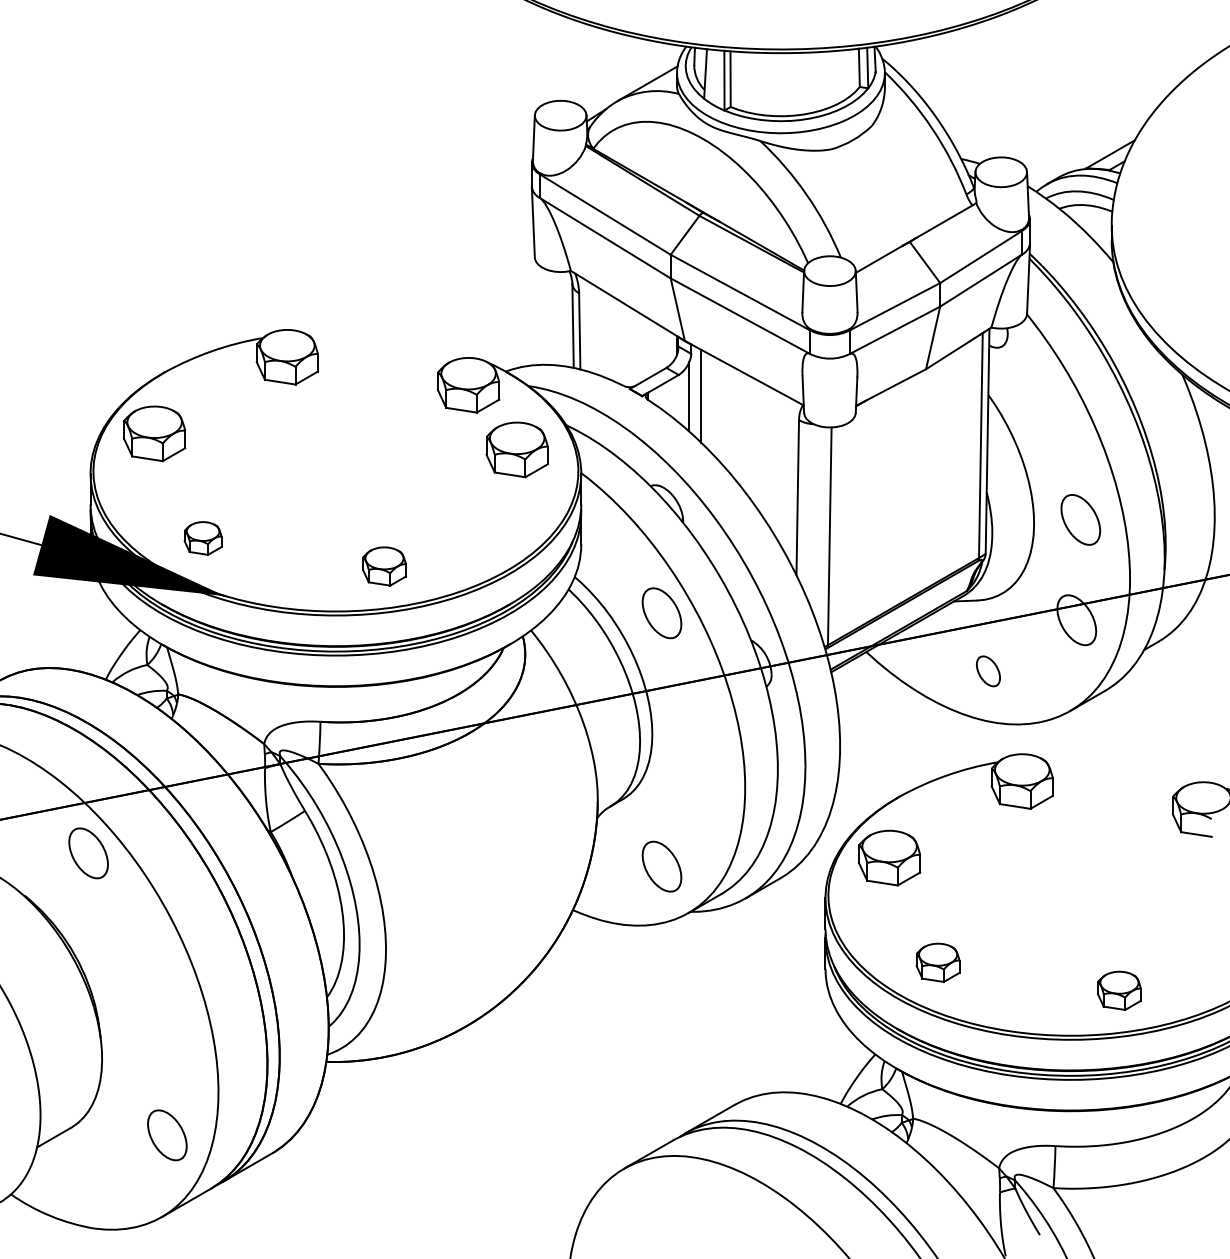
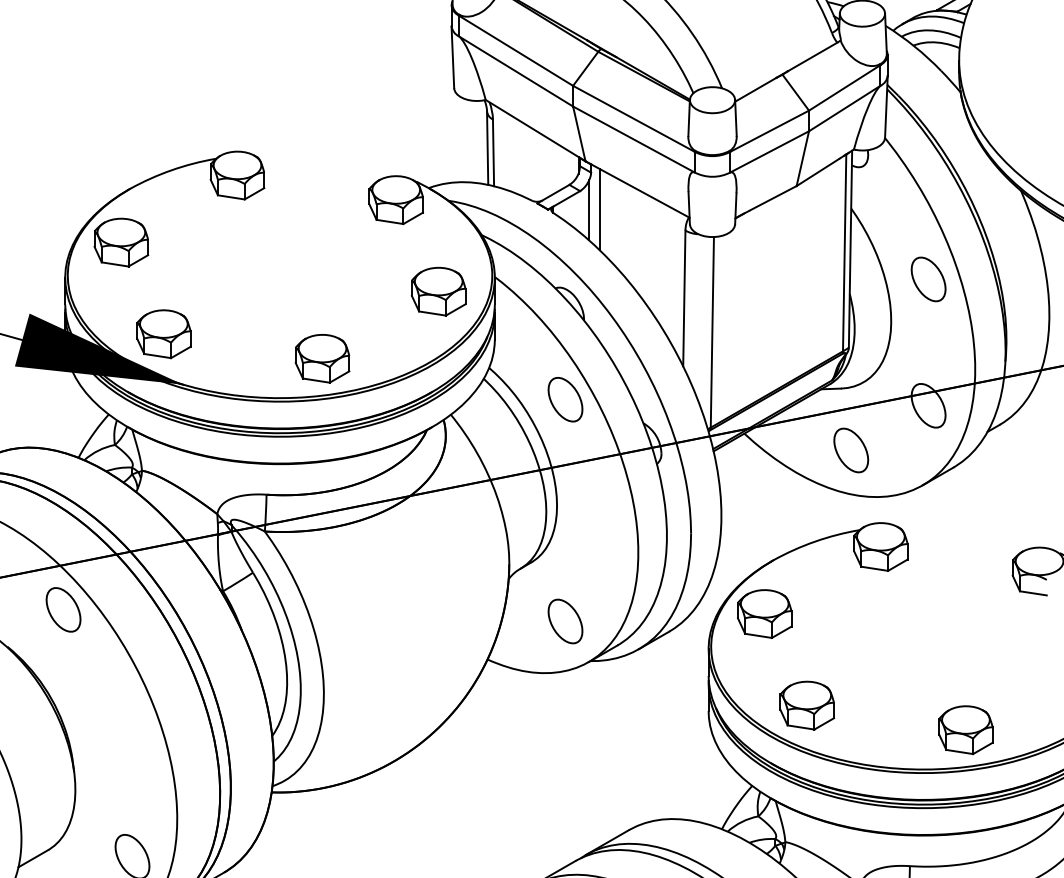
part: (516, 449) -> (438, 291), moved
part: (1080, 519) -> (928, 279), moved
part: (202, 538) -> (163, 334), size x1.67
part: (384, 566) -> (322, 358), size x1.43
part: (988, 671) -> (851, 450), size x1.67
part: (937, 962) -> (806, 705), size x1.43
part: (1119, 990) -> (965, 729), size x1.43

